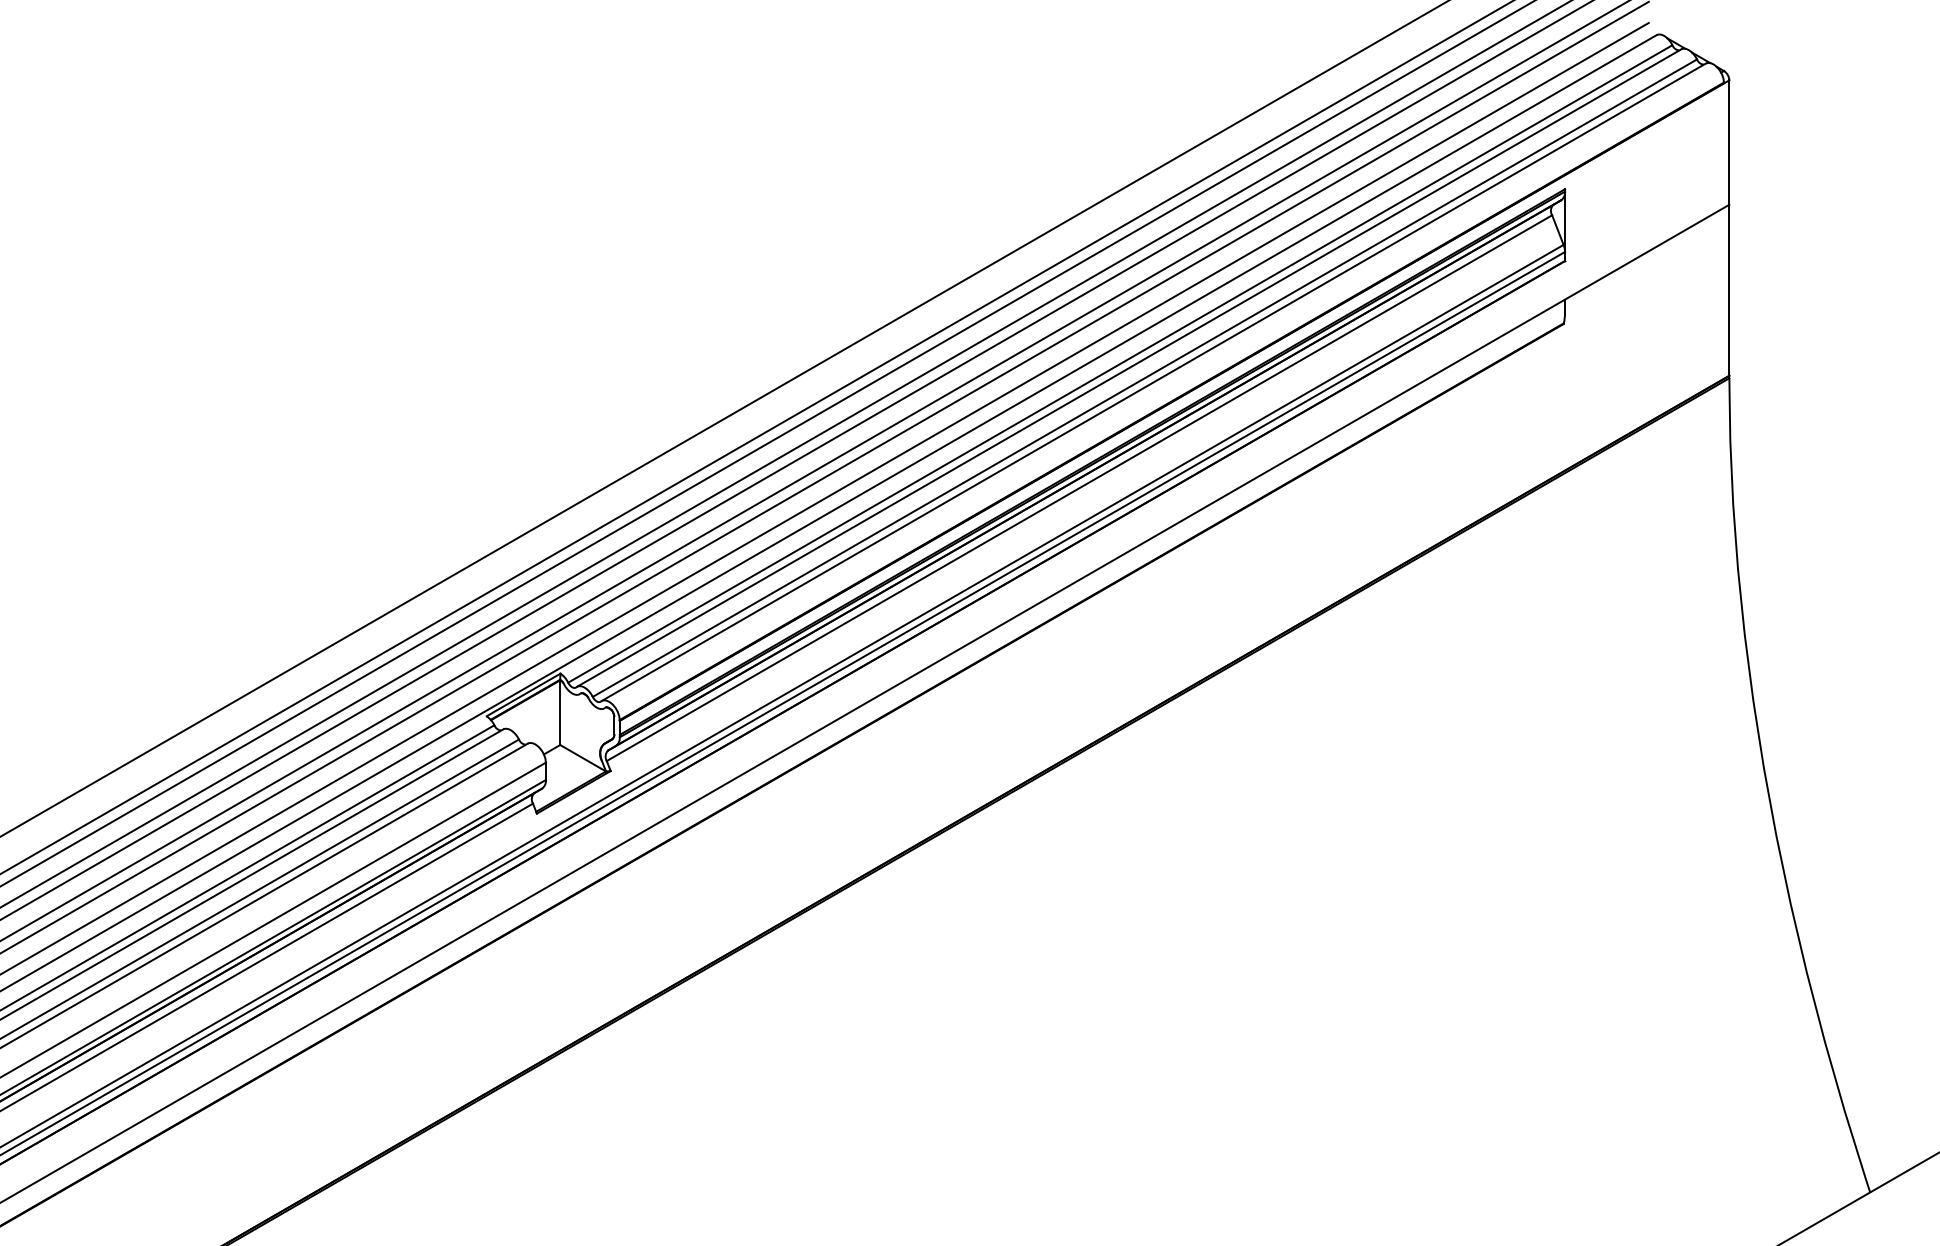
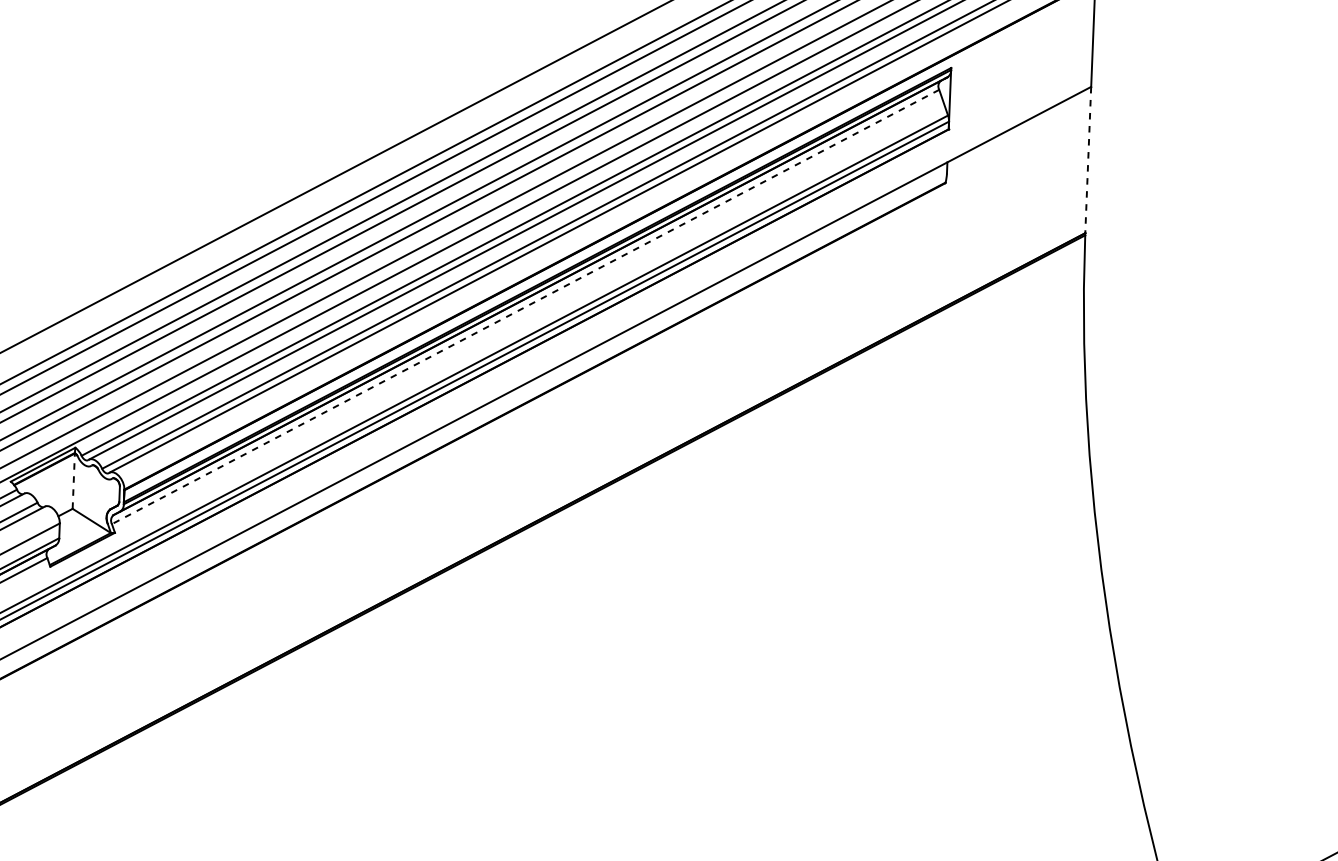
line: (1729, 290) -> (1088, 160), solid -> dashed
line: (1079, 488) -> (525, 307), solid -> dashed
line: (560, 712) -> (74, 481), solid -> dashed

